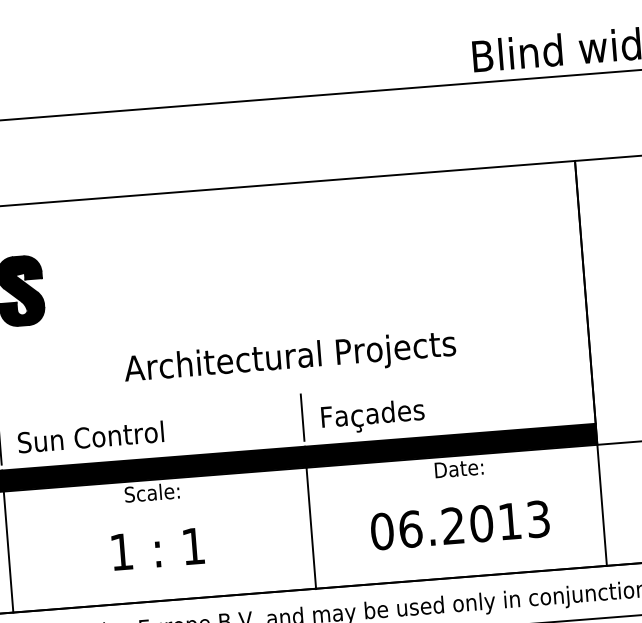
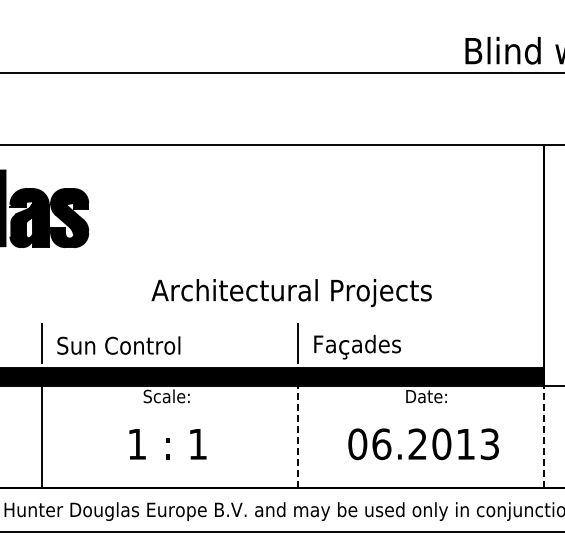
line: (602, 504) -> (544, 436), solid -> dashed
line: (311, 527) -> (298, 436), solid -> dashed

